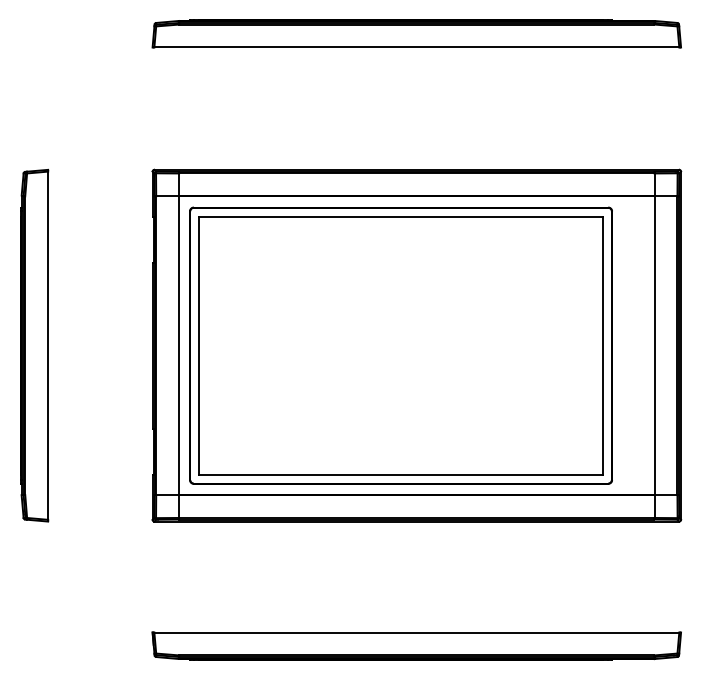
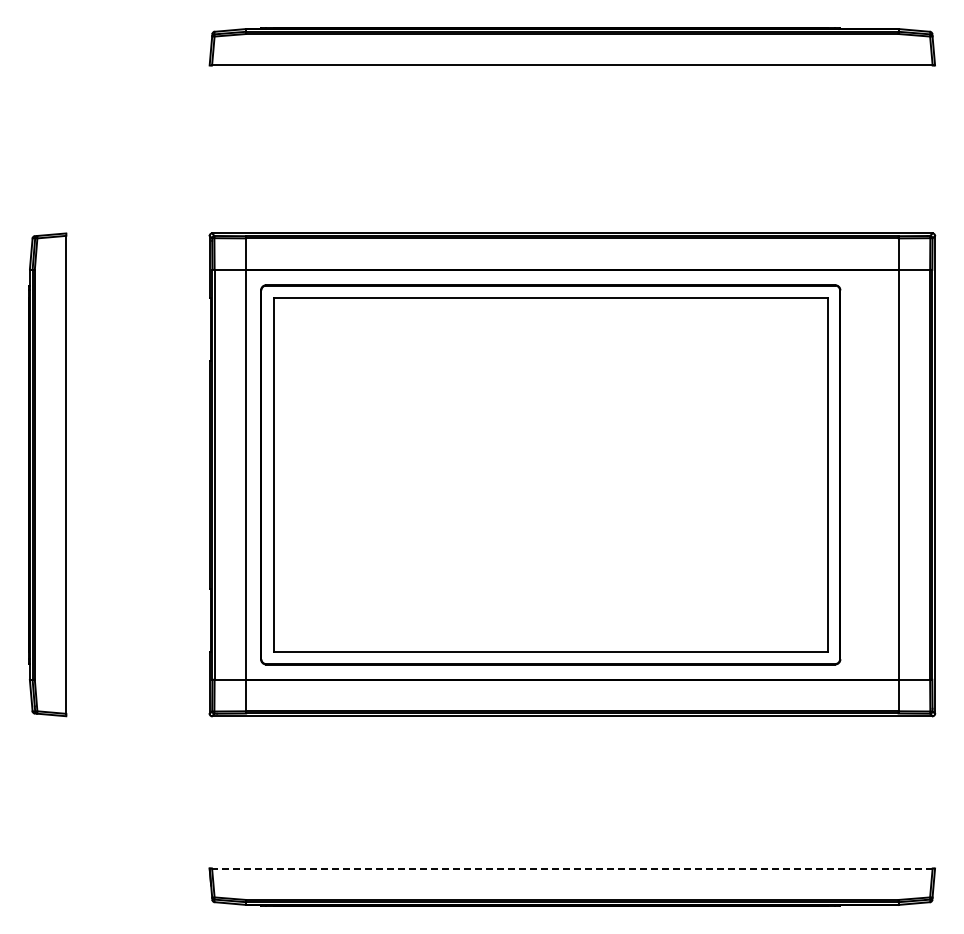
line: (416, 632) -> (571, 868), solid -> dashed

